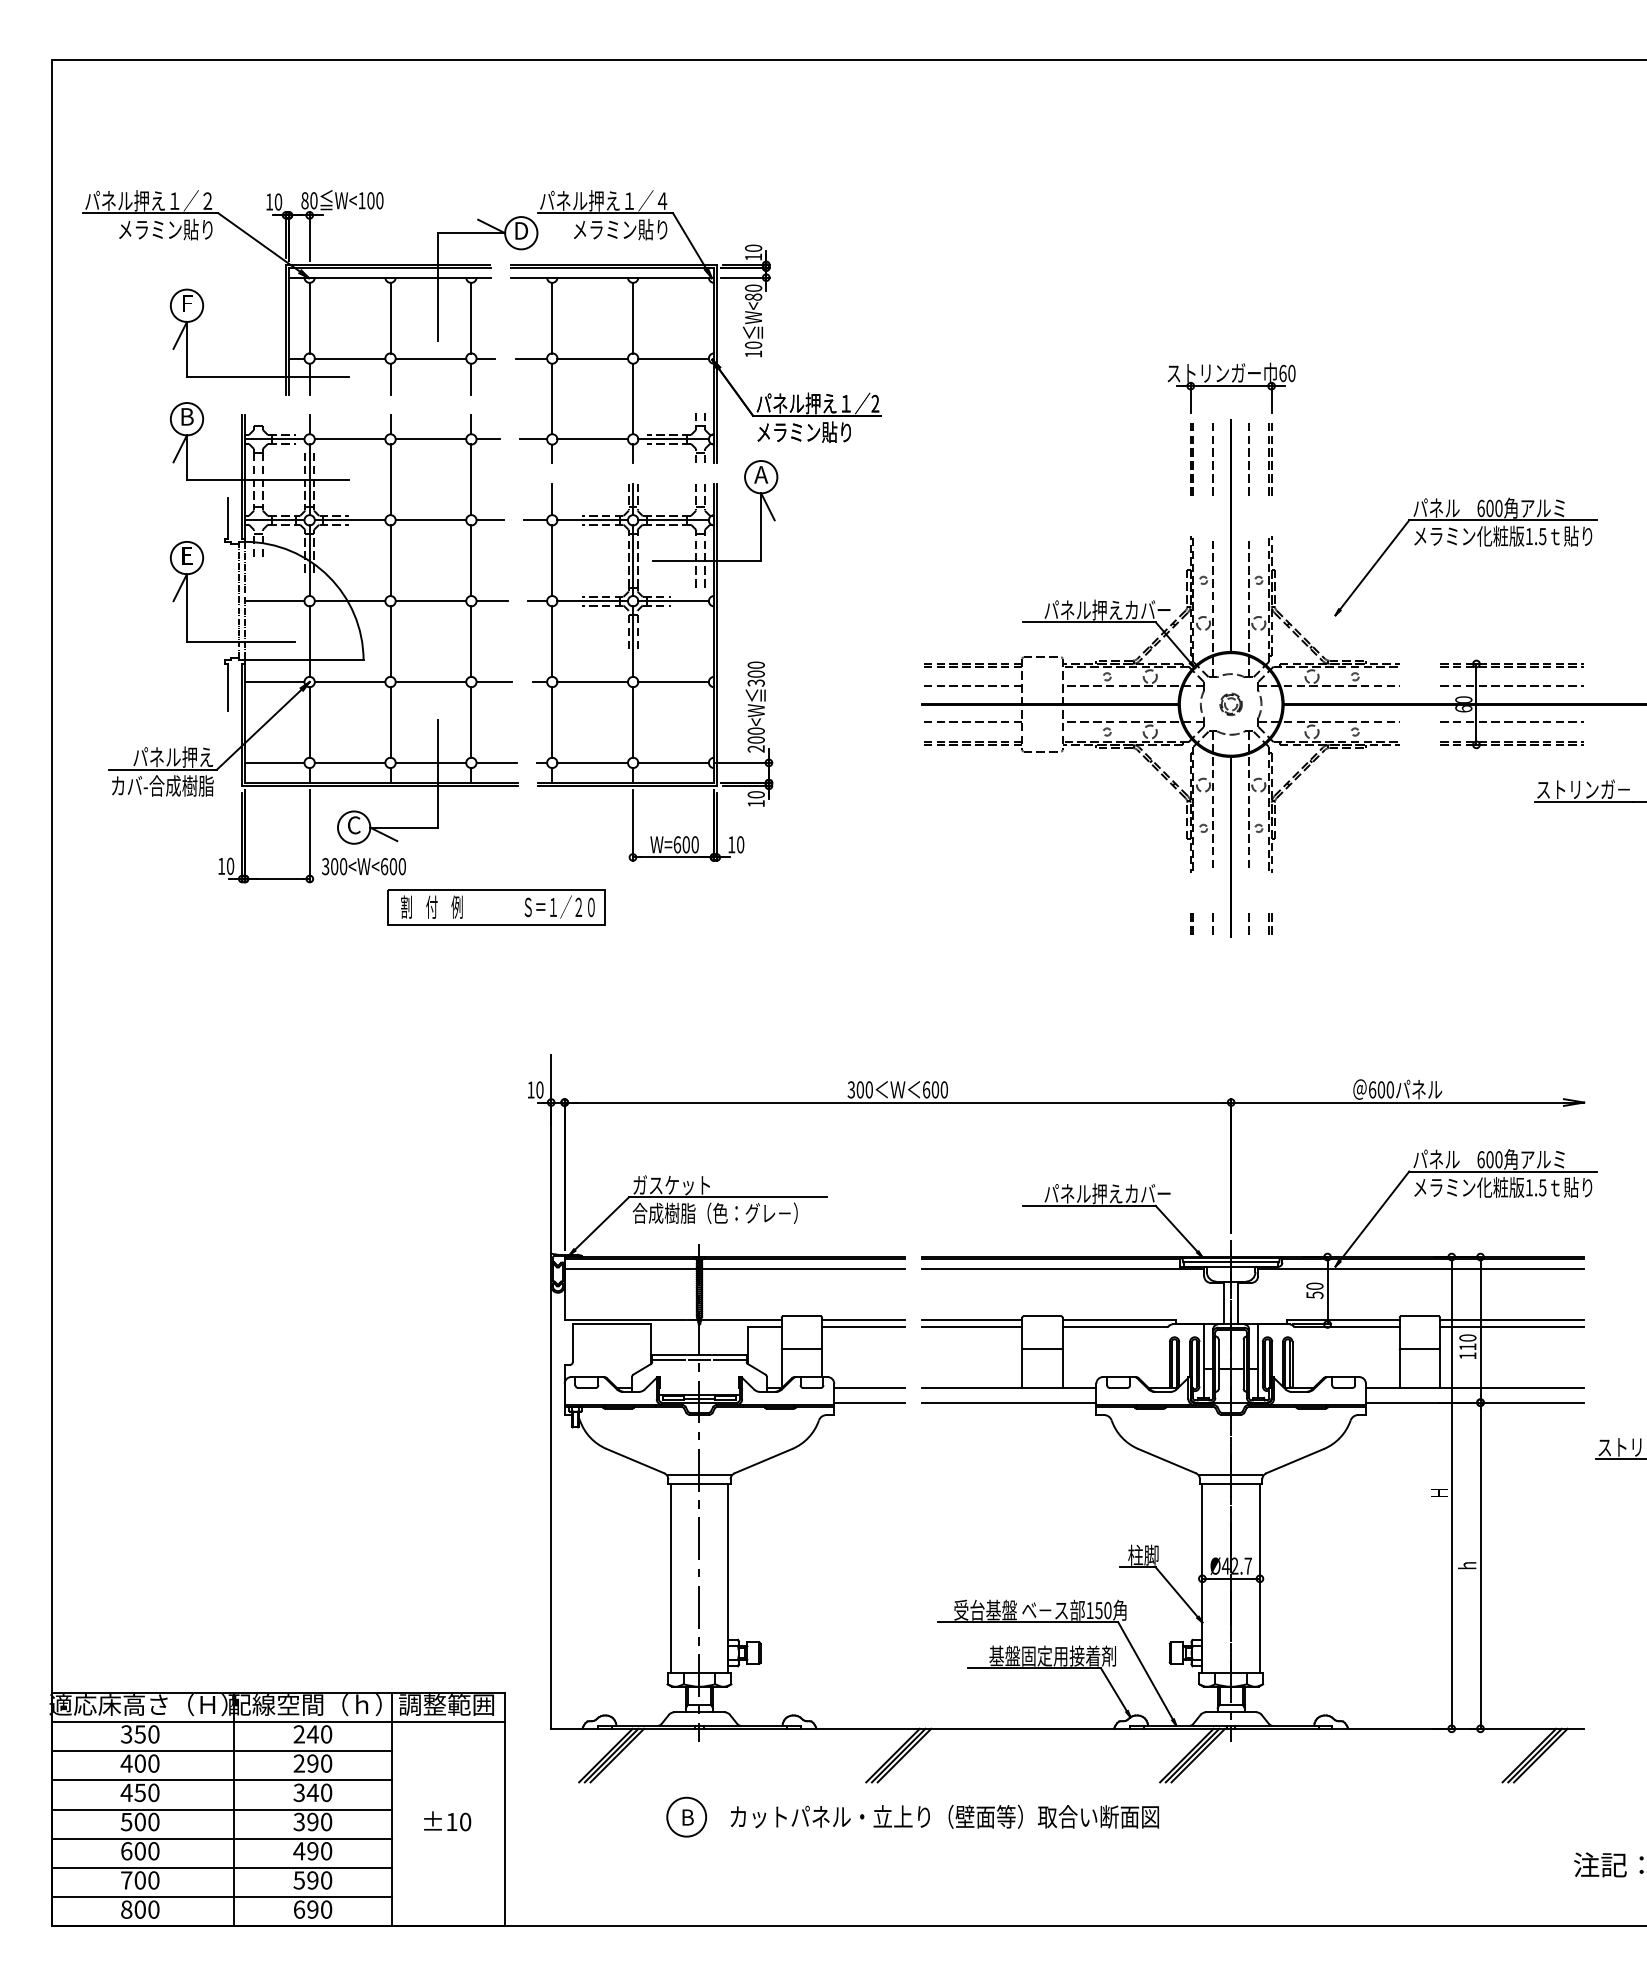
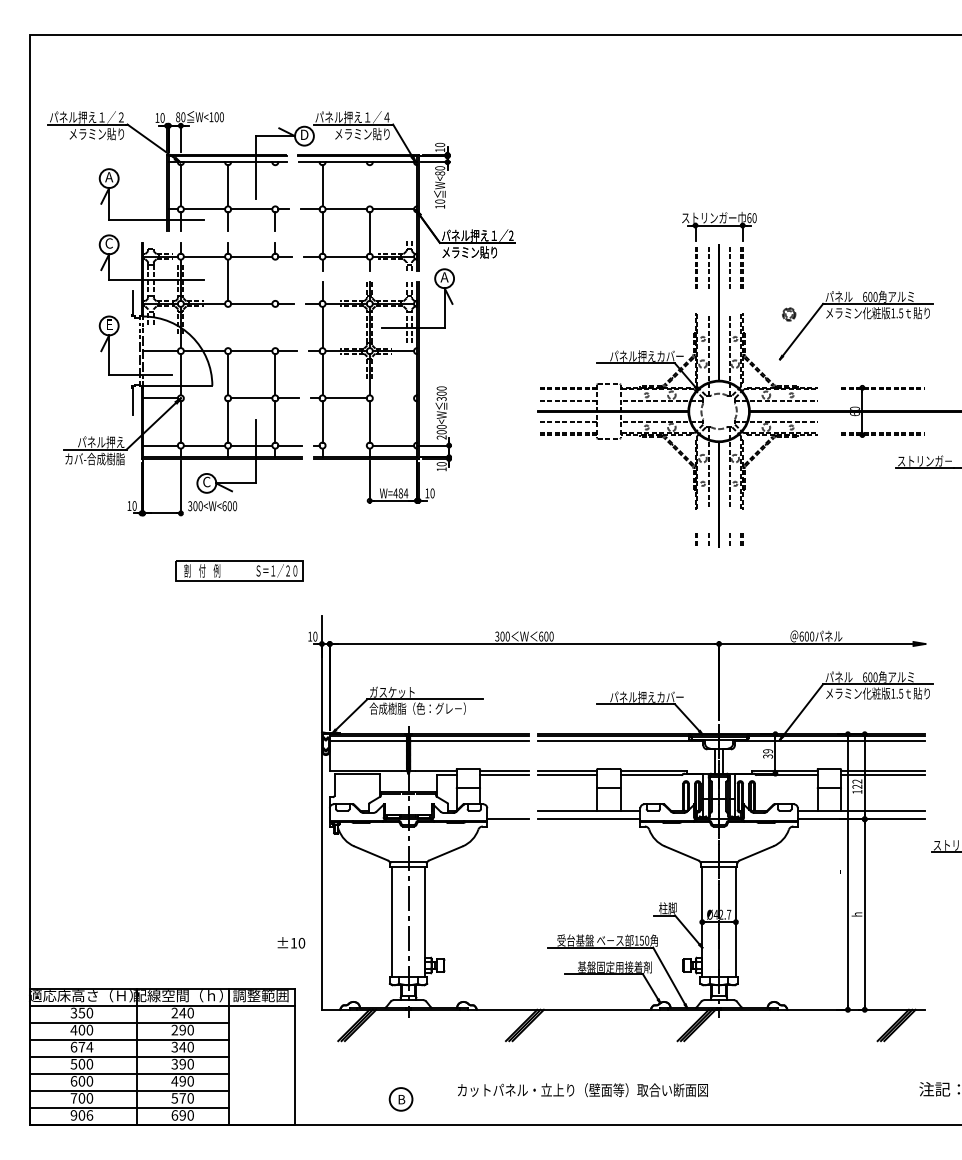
text: (187, 303) -> (109, 177), F -> A
line: (471, 317) -> (275, 185), removed
line: (632, 317) -> (369, 185), removed
text: (187, 416) -> (109, 243), B -> C
line: (471, 478) -> (275, 279), removed
line: (391, 560) -> (228, 327), removed
line: (471, 560) -> (275, 327), removed
line: (350, 682) -> (204, 398), removed
line: (673, 682) -> (393, 398), removed
line: (1512, 685) -> (883, 400), removed
part: (1231, 704) -> (789, 314), moved
line: (1512, 721) -> (883, 421), removed
line: (591, 762) -> (345, 445), removed
text: (685, 844) -> (400, 493), W=600 -> W=484
part: (495, 906) -> (239, 570), moved
text: (1313, 1290) -> (767, 753), 50 -> 39
text: (1468, 1341) -> (857, 783), 110 -> 122
line: (868, 1387) -> (507, 810), removed
text: (139, 1791) -> (81, 1046), 450 -> 674
part: (685, 1817) -> (400, 1099), moved
text: (944, 1817) -> (582, 1090), moved
text: (447, 1820) -> (291, 942), moved
text: (312, 1880) -> (182, 1098), 590 -> 570
text: (139, 1909) -> (81, 1115), 800 -> 906

